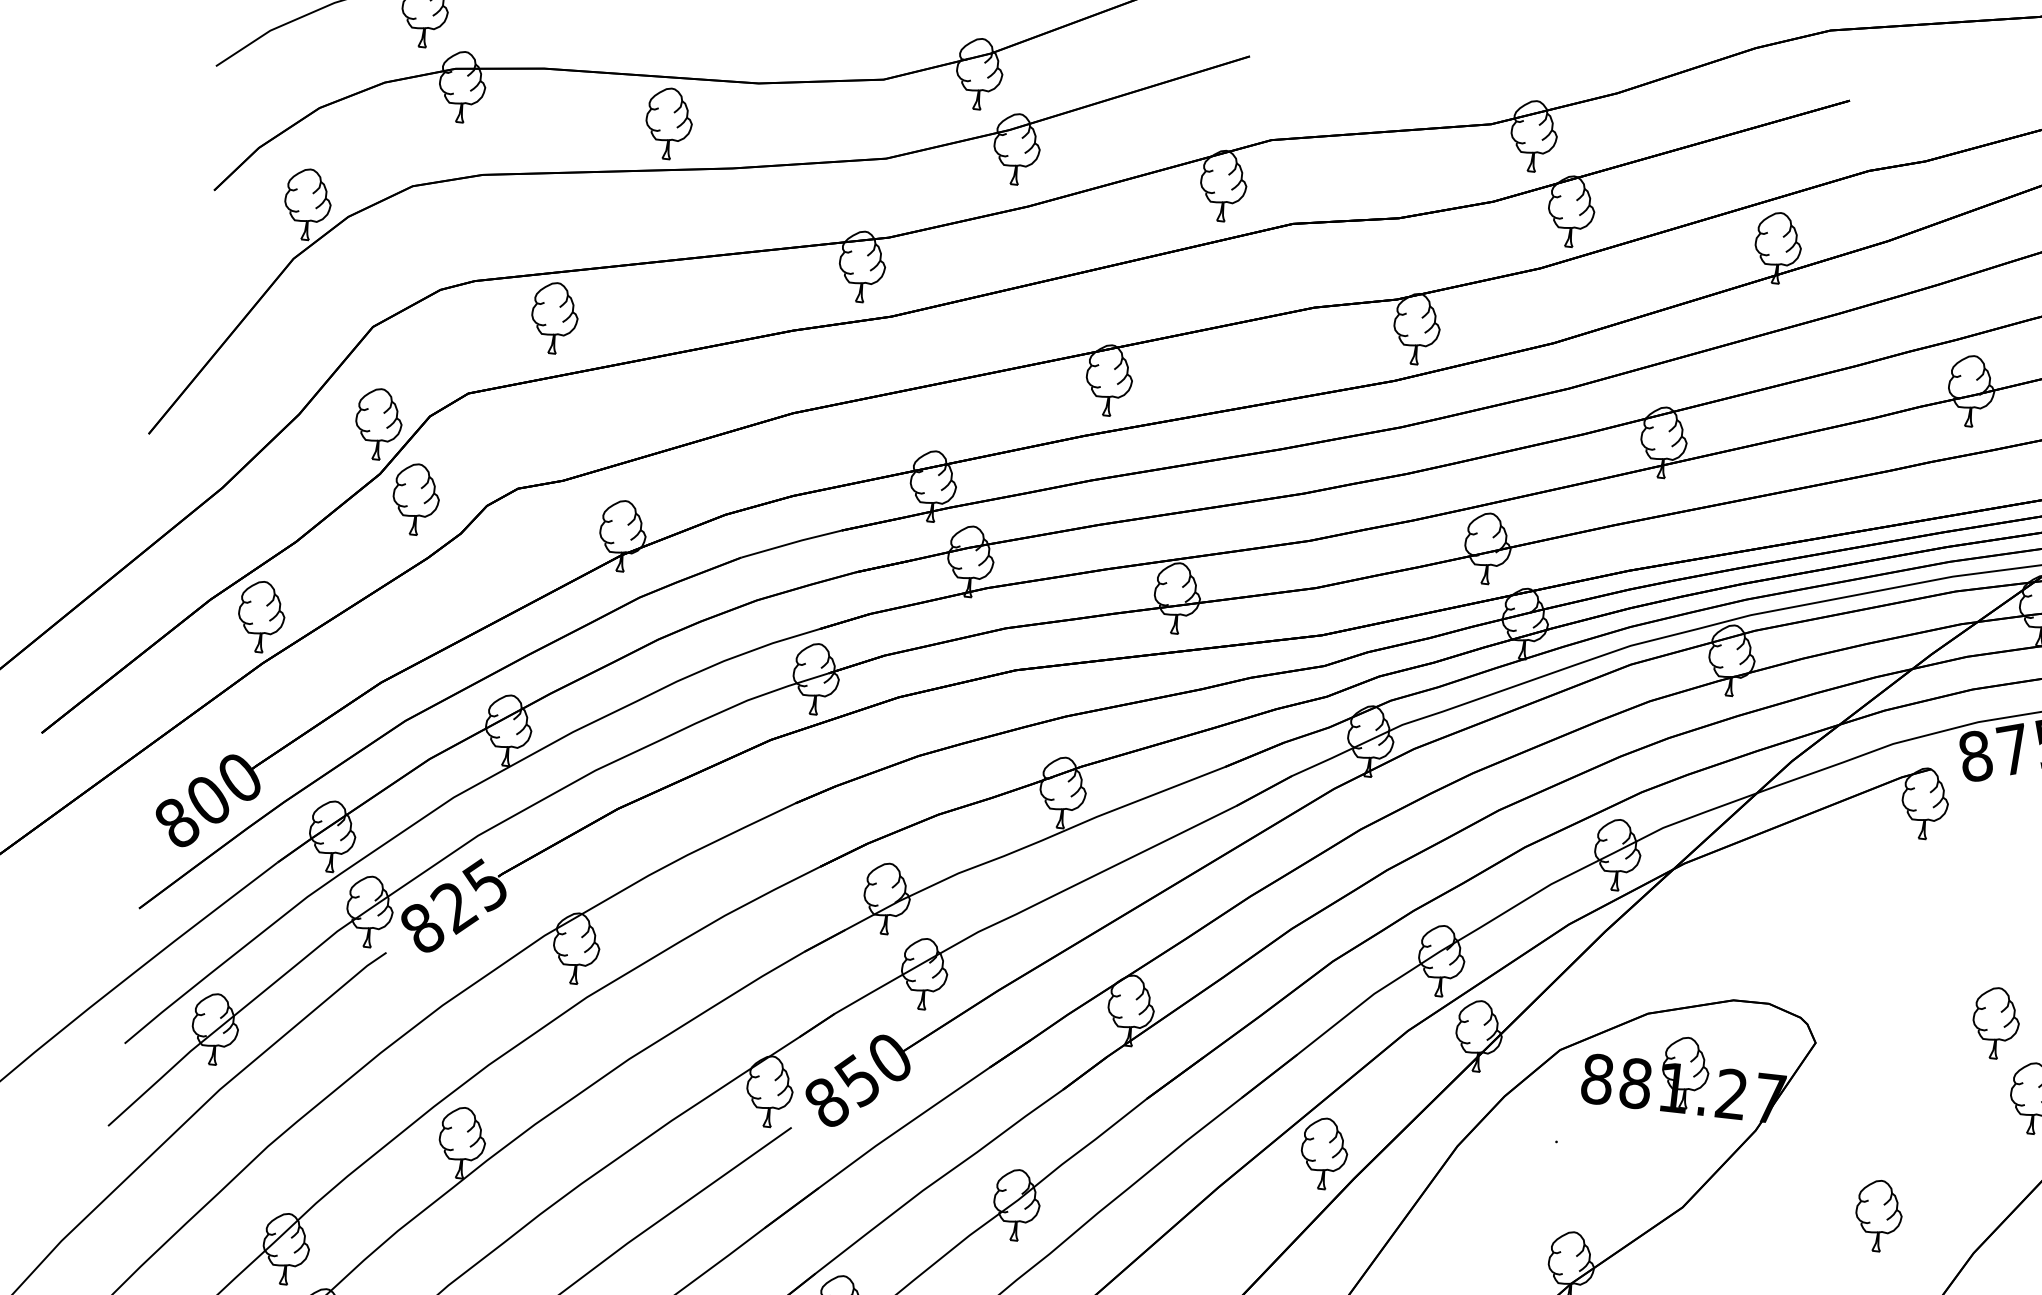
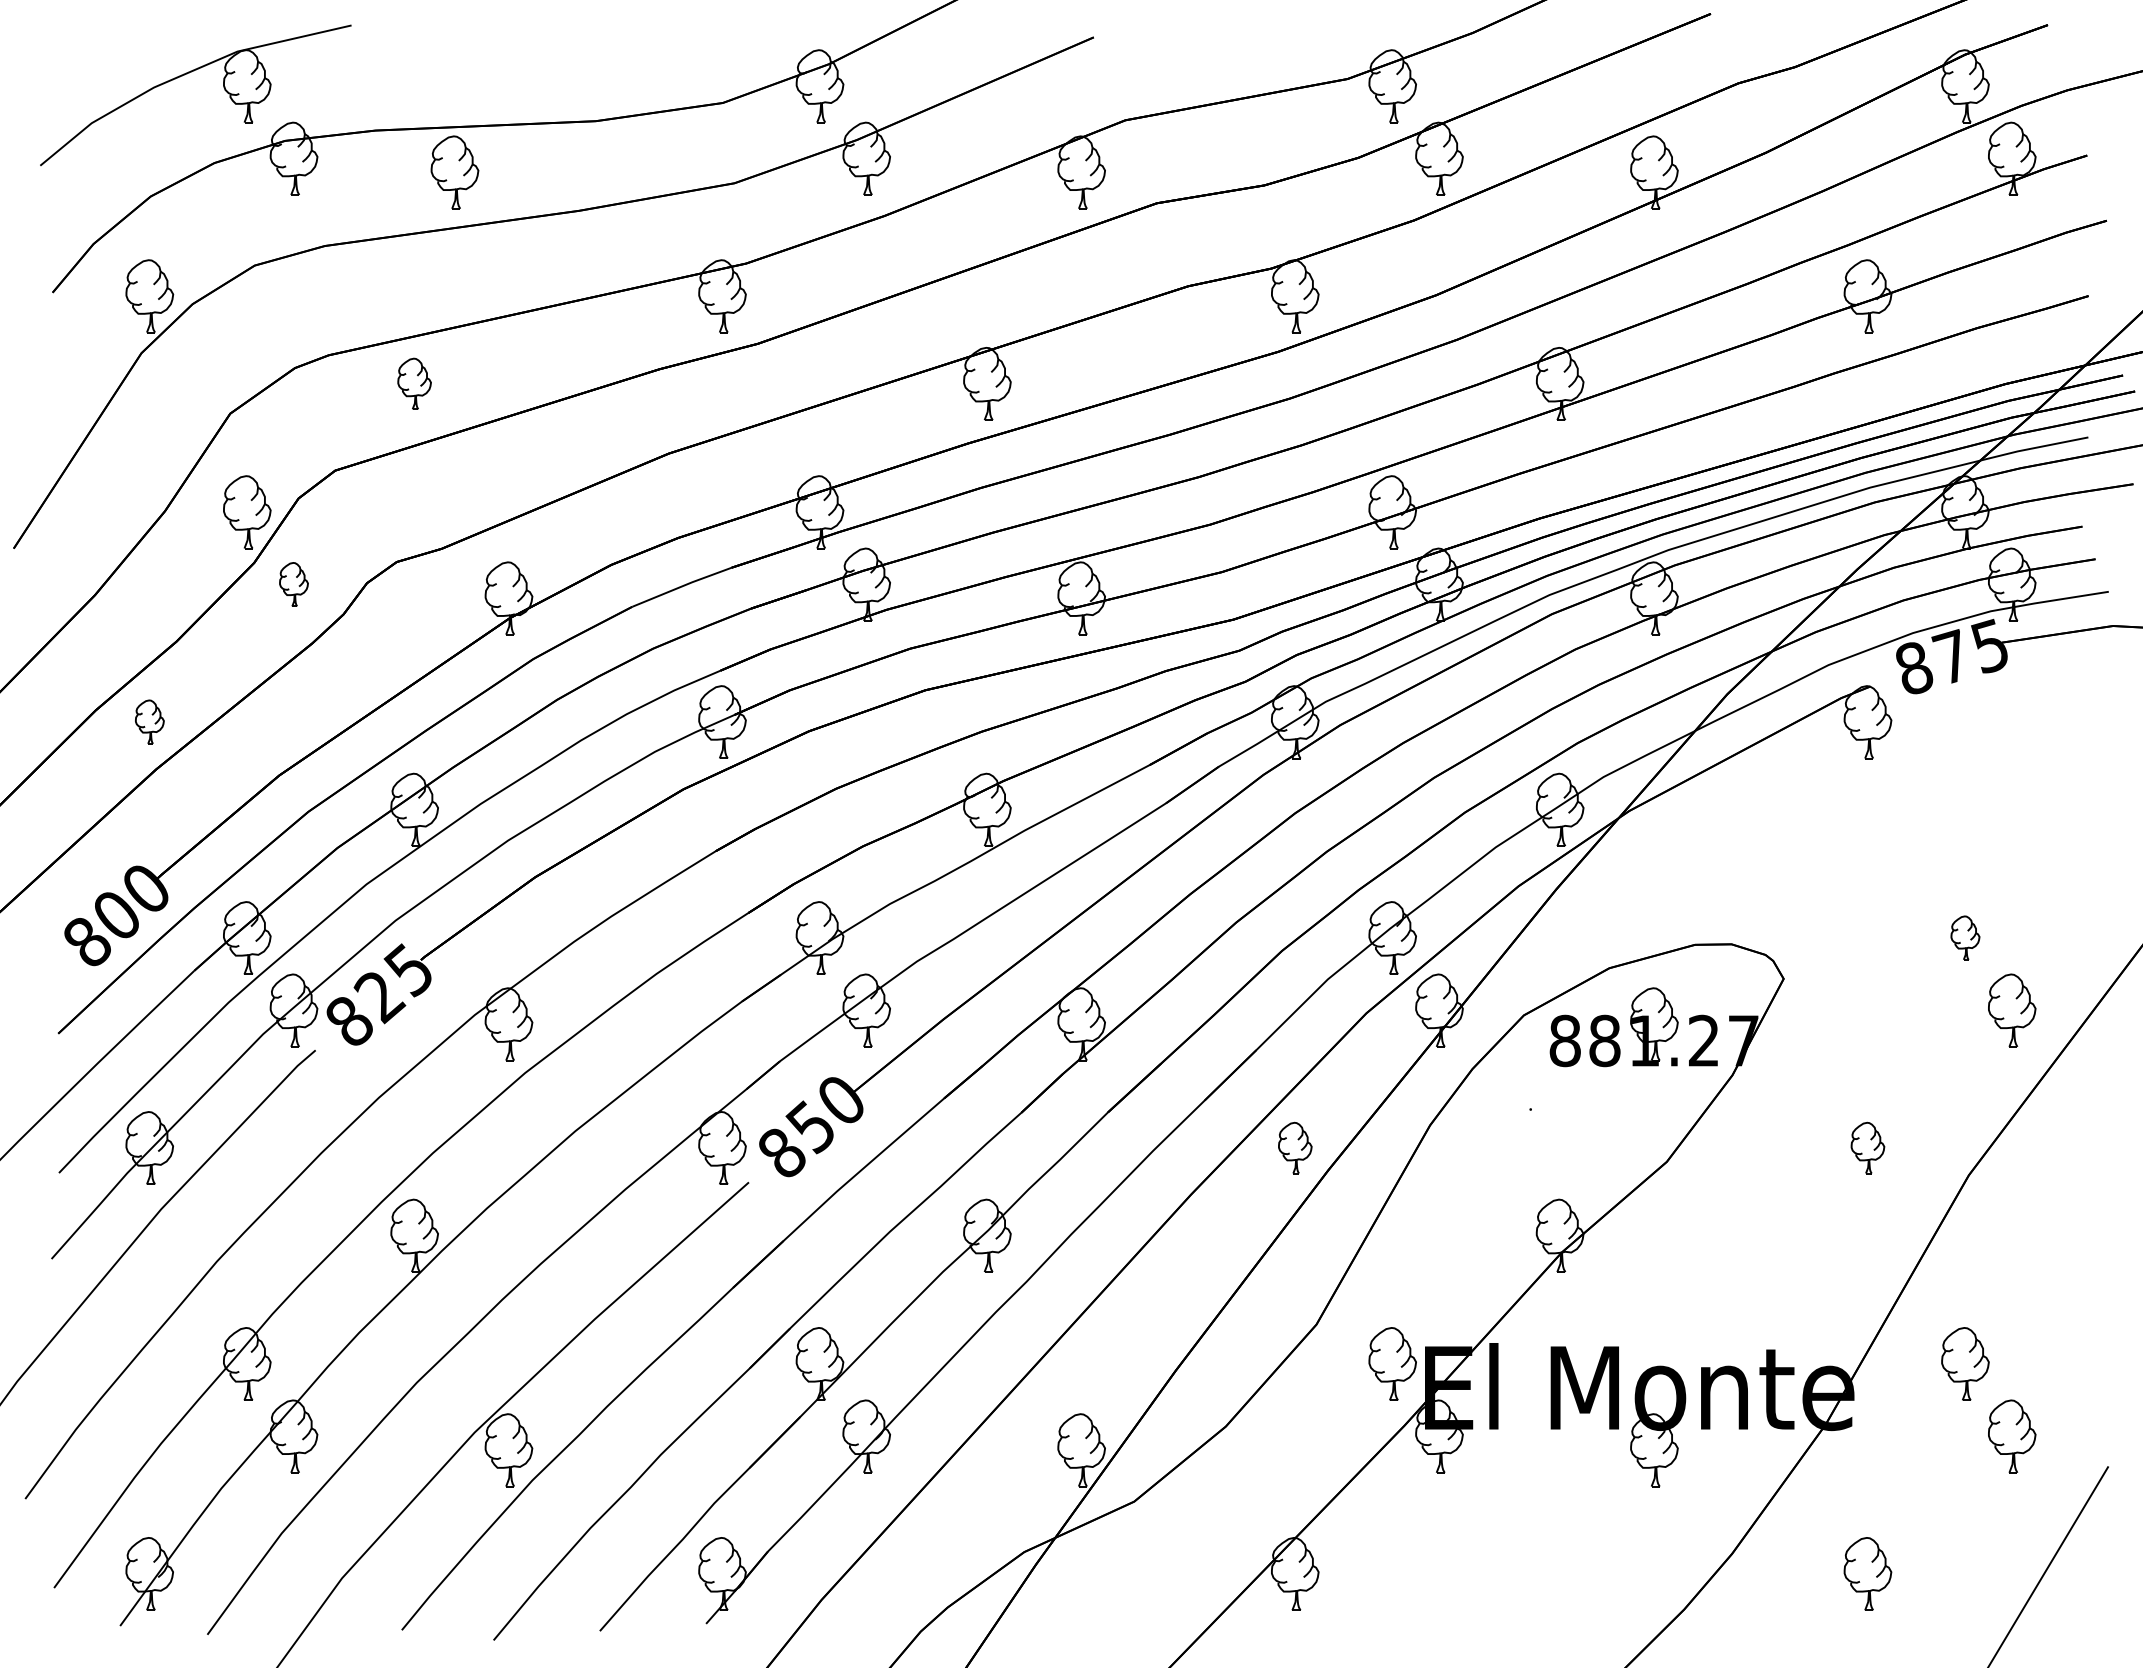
part: (668, 123) -> (454, 172), moved
part: (554, 317) -> (414, 383), size x0.7
part: (415, 499) -> (293, 584), size x0.6
part: (261, 616) -> (149, 721), size x0.6
part: (1996, 1022) -> (1965, 937), size x0.6
part: (1324, 1153) -> (1295, 1147), size x0.7
part: (1878, 1215) -> (1867, 1147), size x0.7

